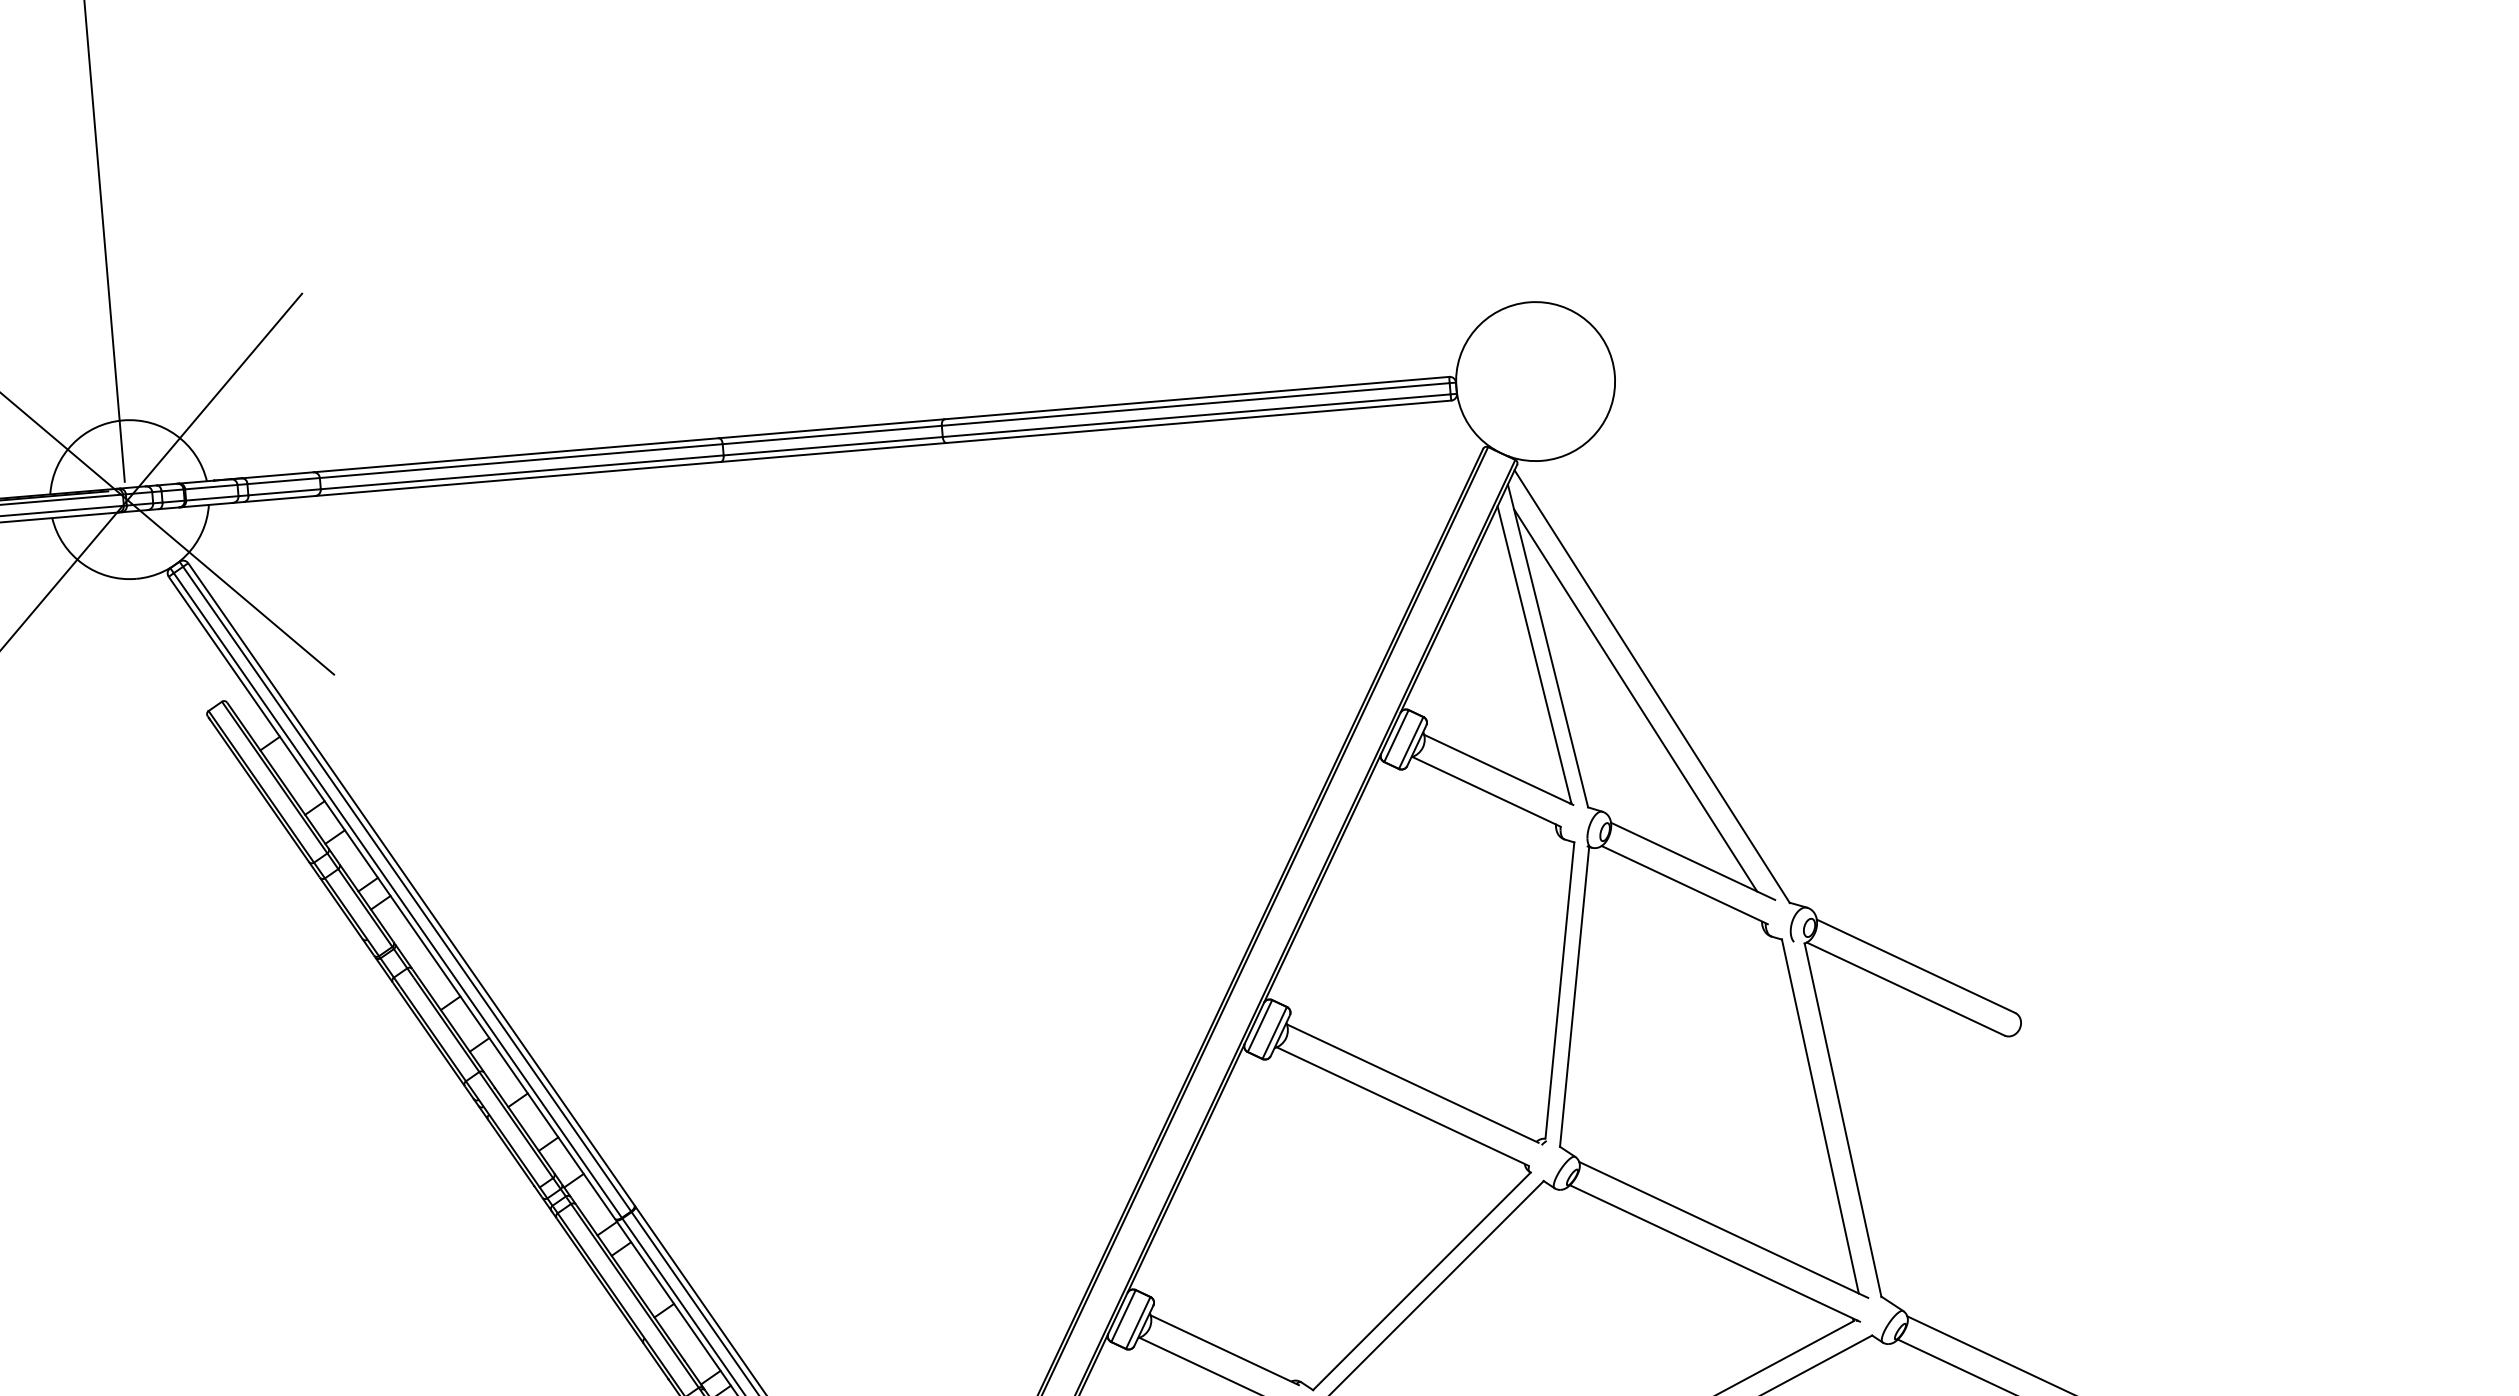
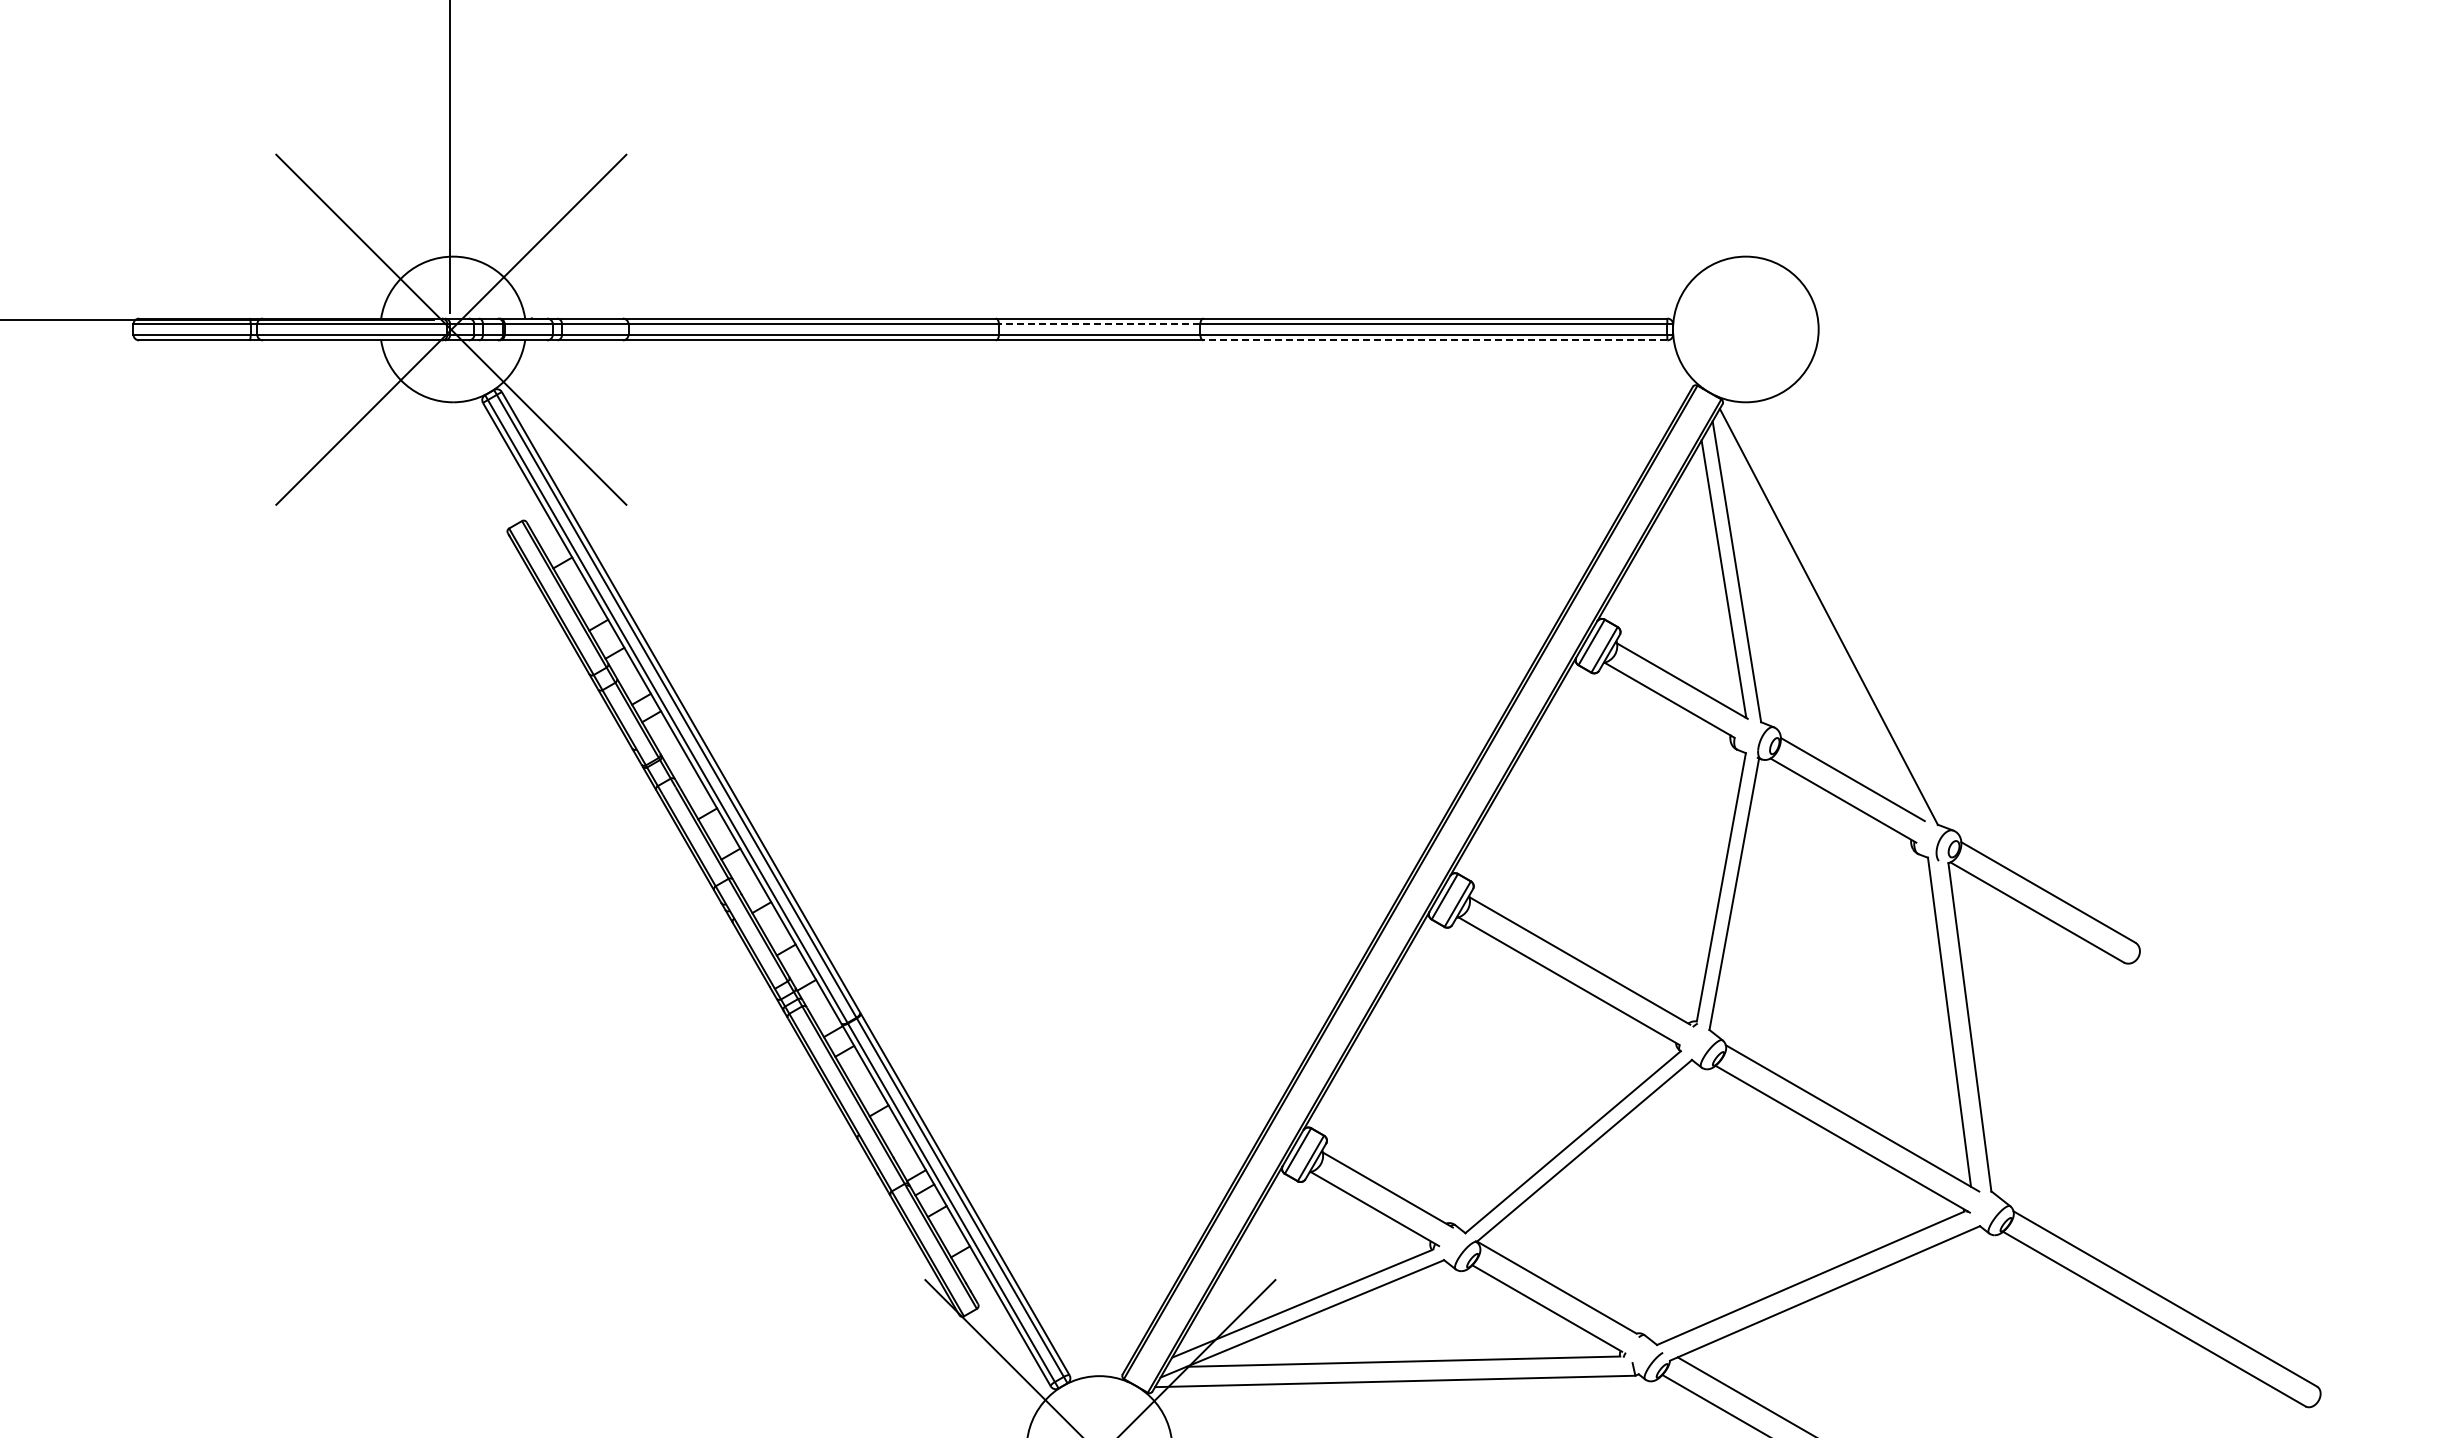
line: (1199, 421) -> (1435, 340), solid -> dashed
line: (832, 435) -> (1099, 324), solid -> dashed
line: (1635, 700) -> (1812, 628), removed

